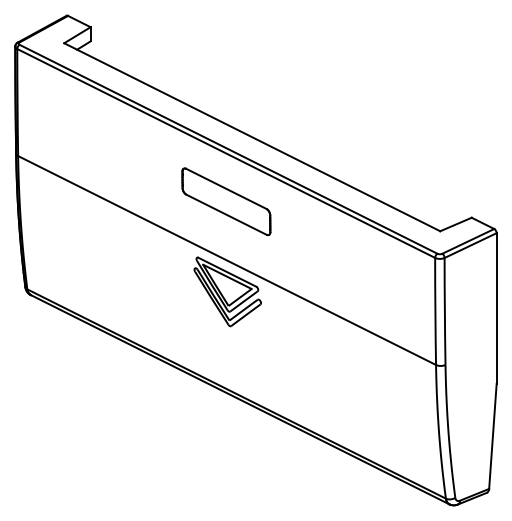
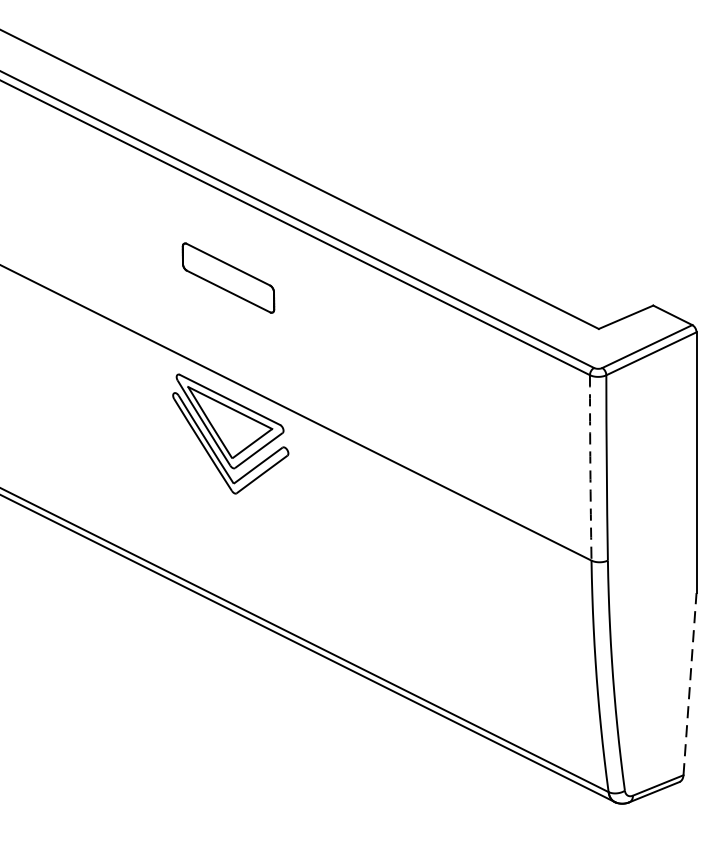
part: (226, 201) -> (228, 277), size x0.6
arc: (435, 311) -> (590, 467), solid -> dashed
line: (492, 436) -> (689, 684), solid -> dashed

